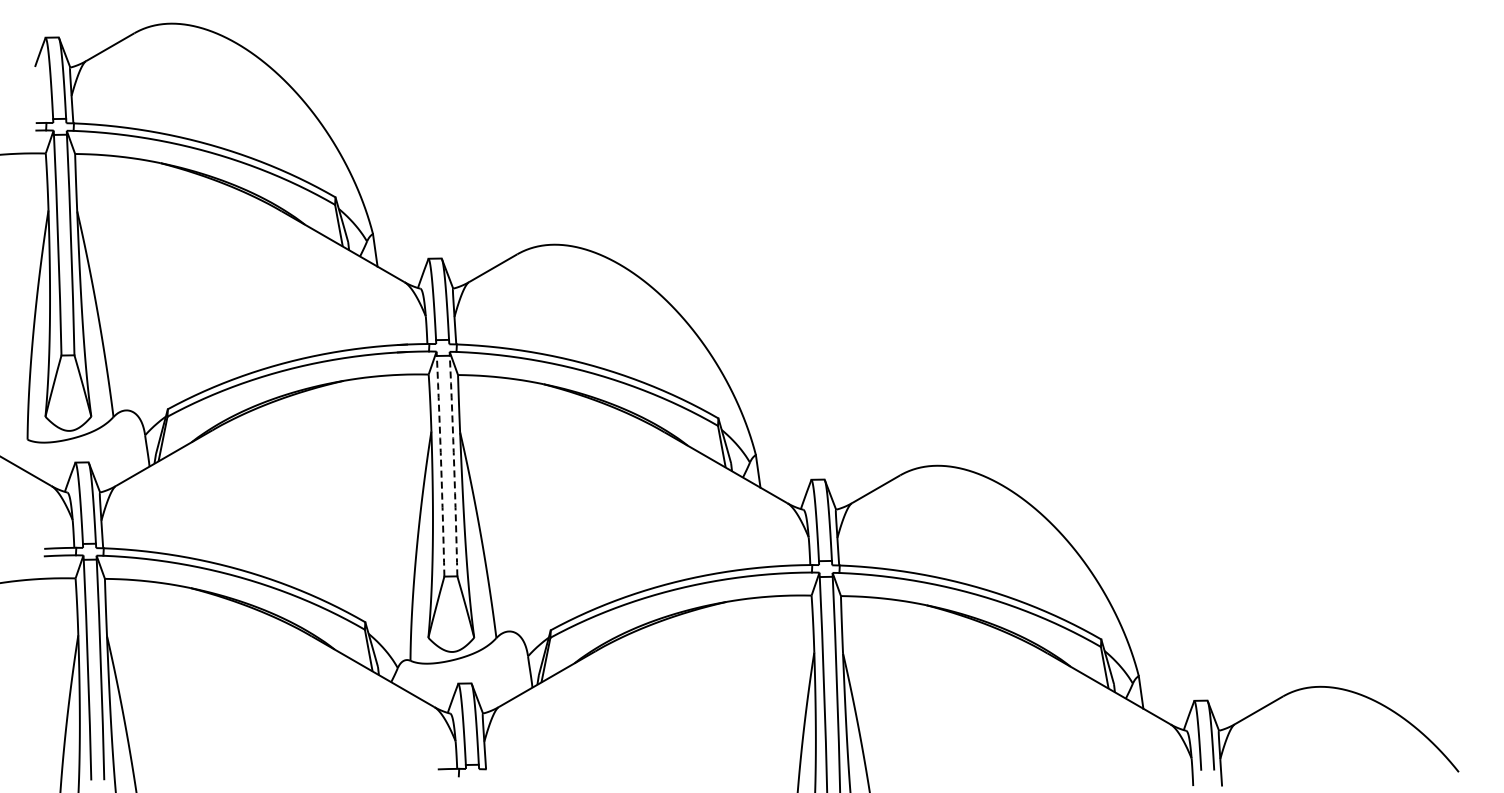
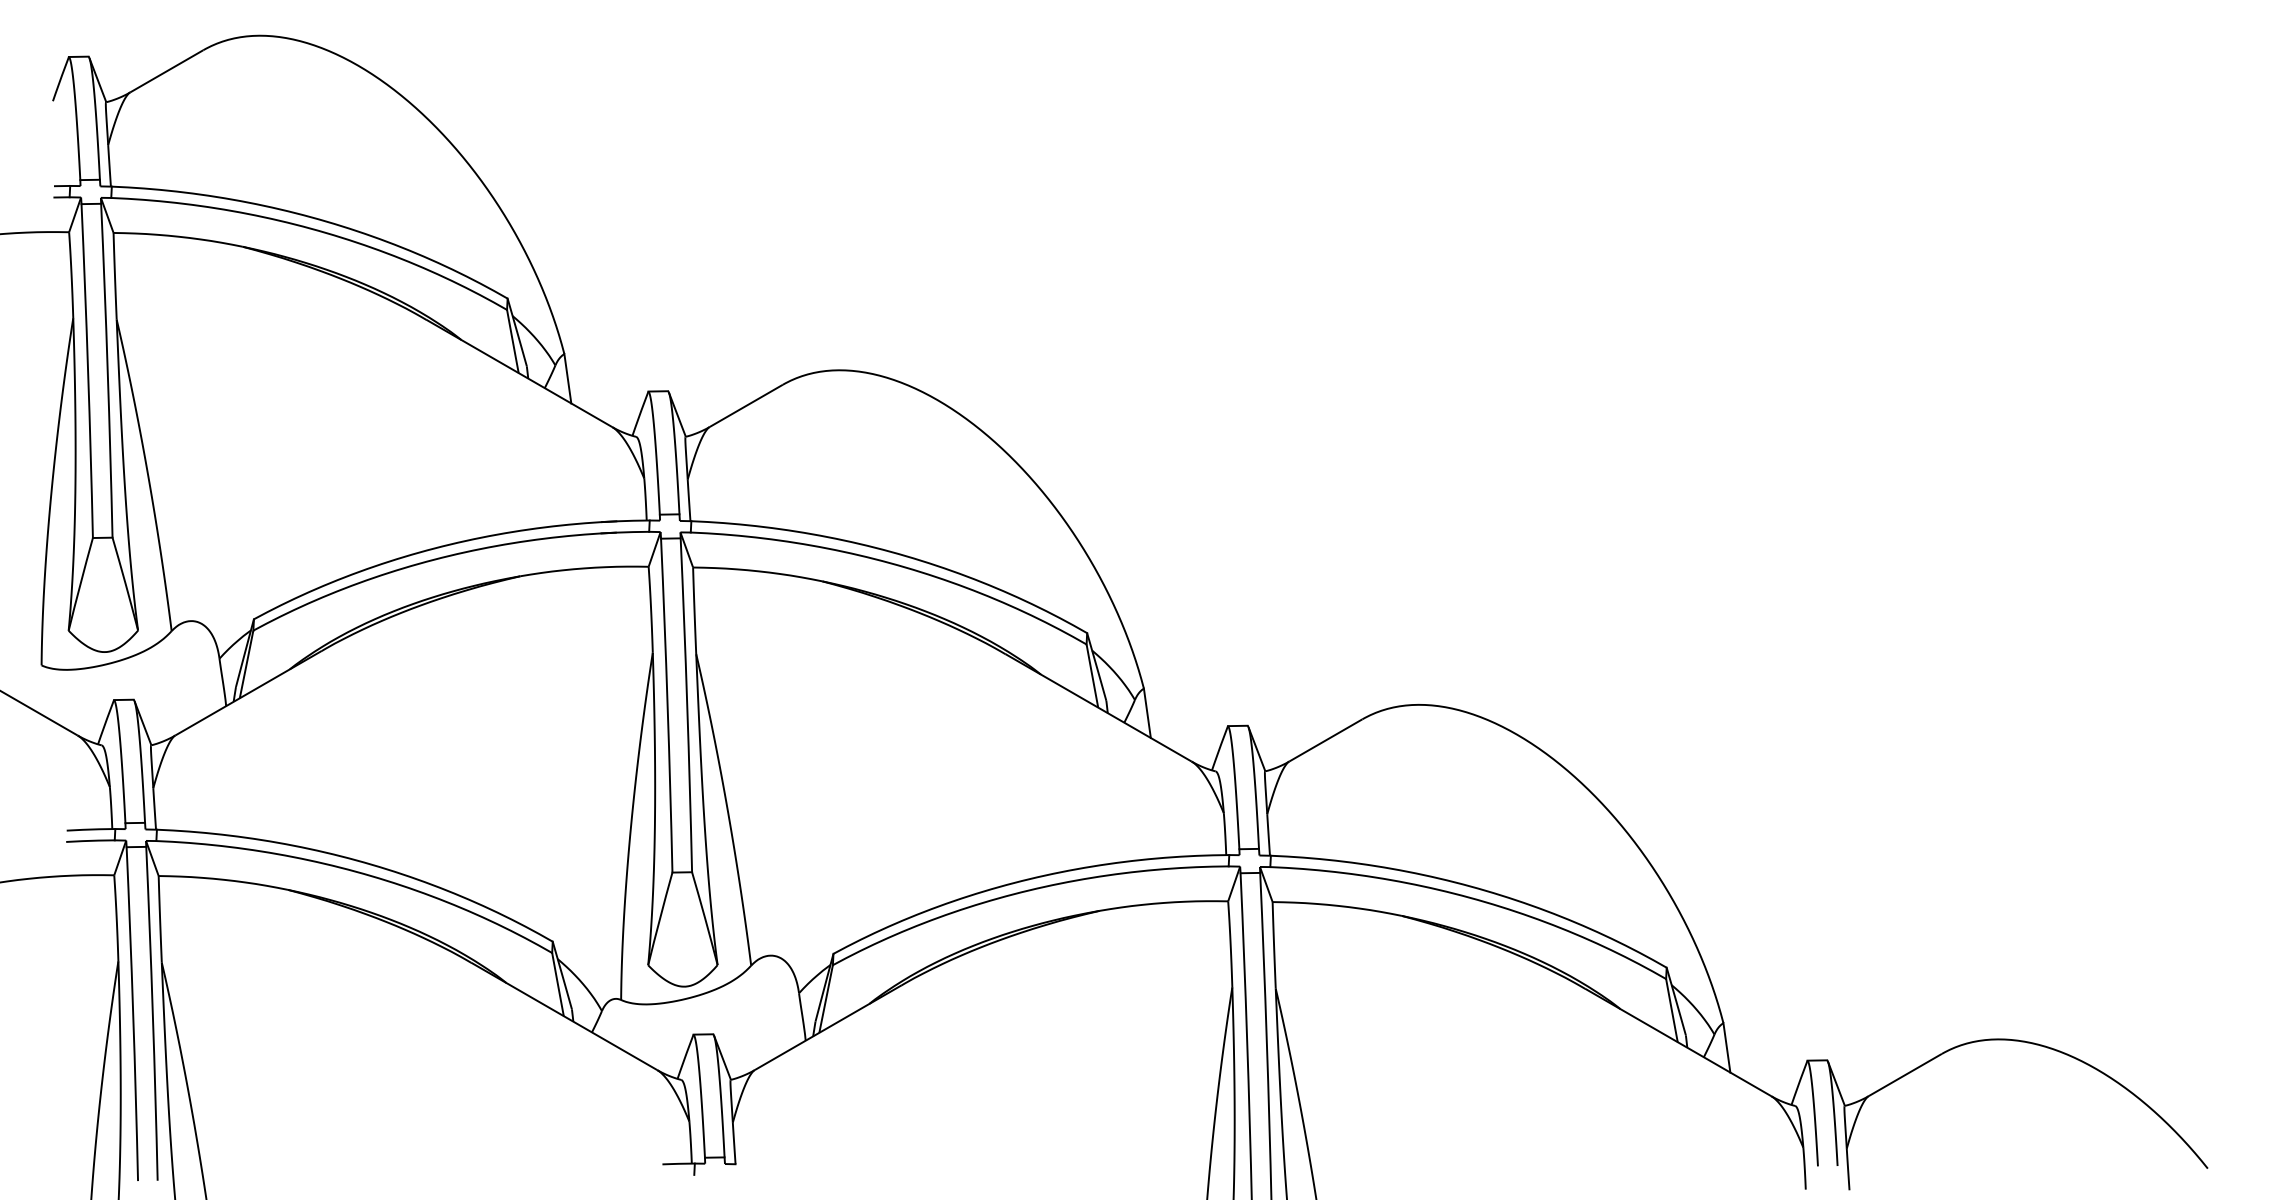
arc: (441, 466) -> (668, 705), dashed -> solid
arc: (454, 466) -> (687, 705), dashed -> solid

